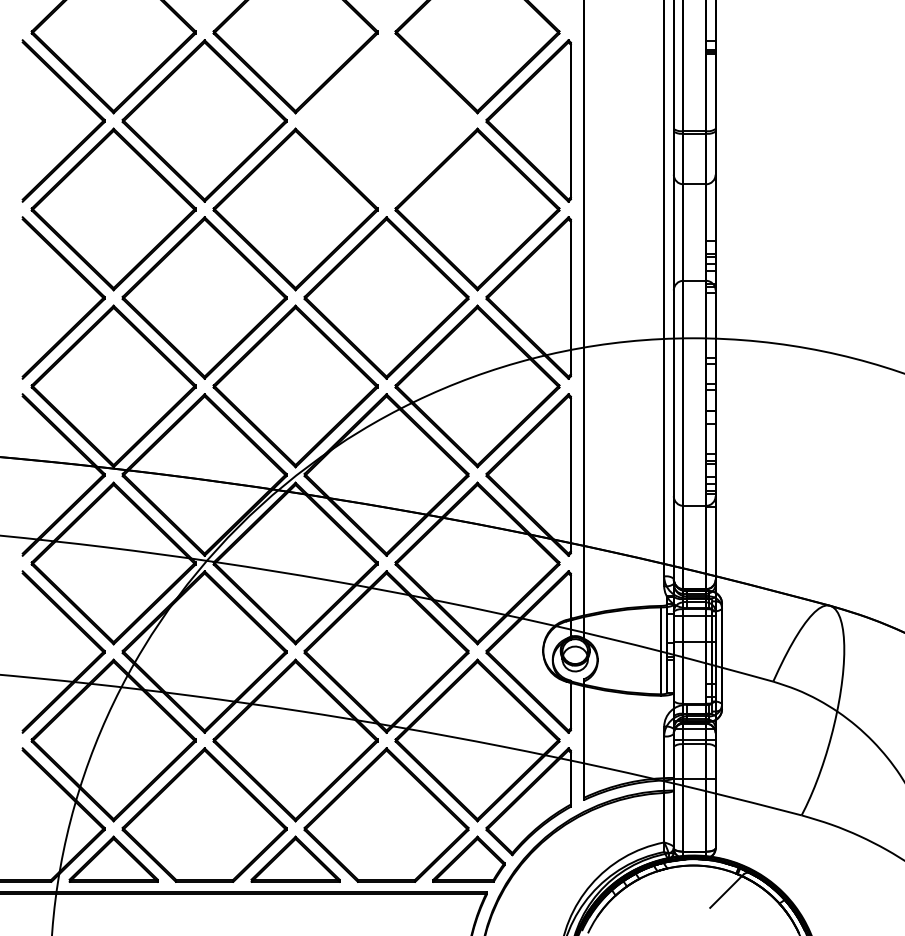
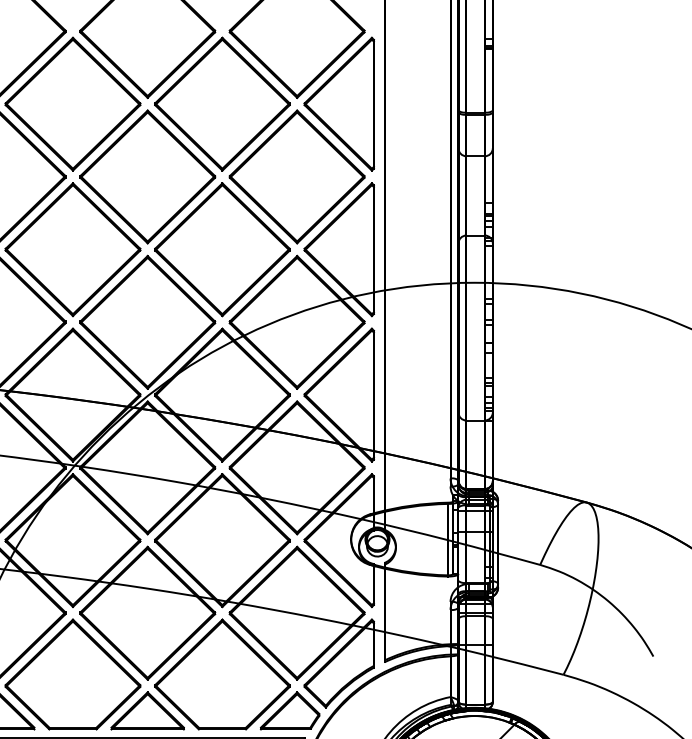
part: (386, 120) -> (222, 103), added

